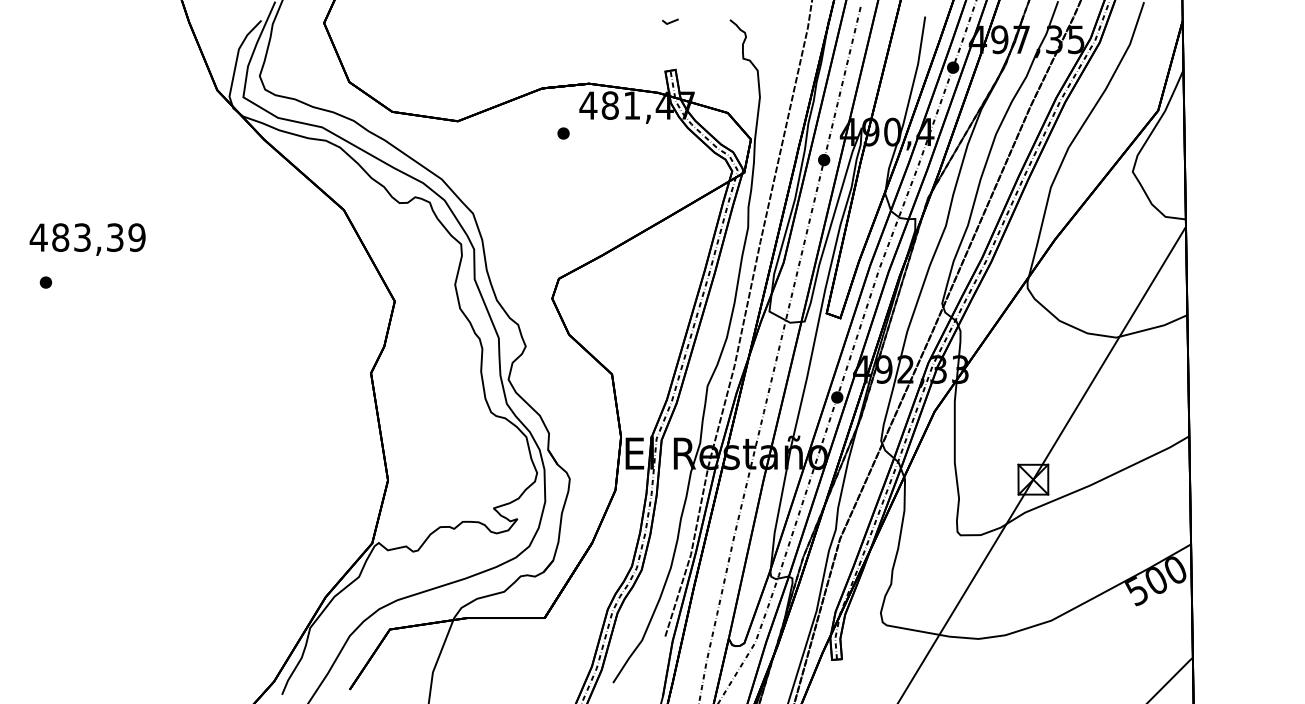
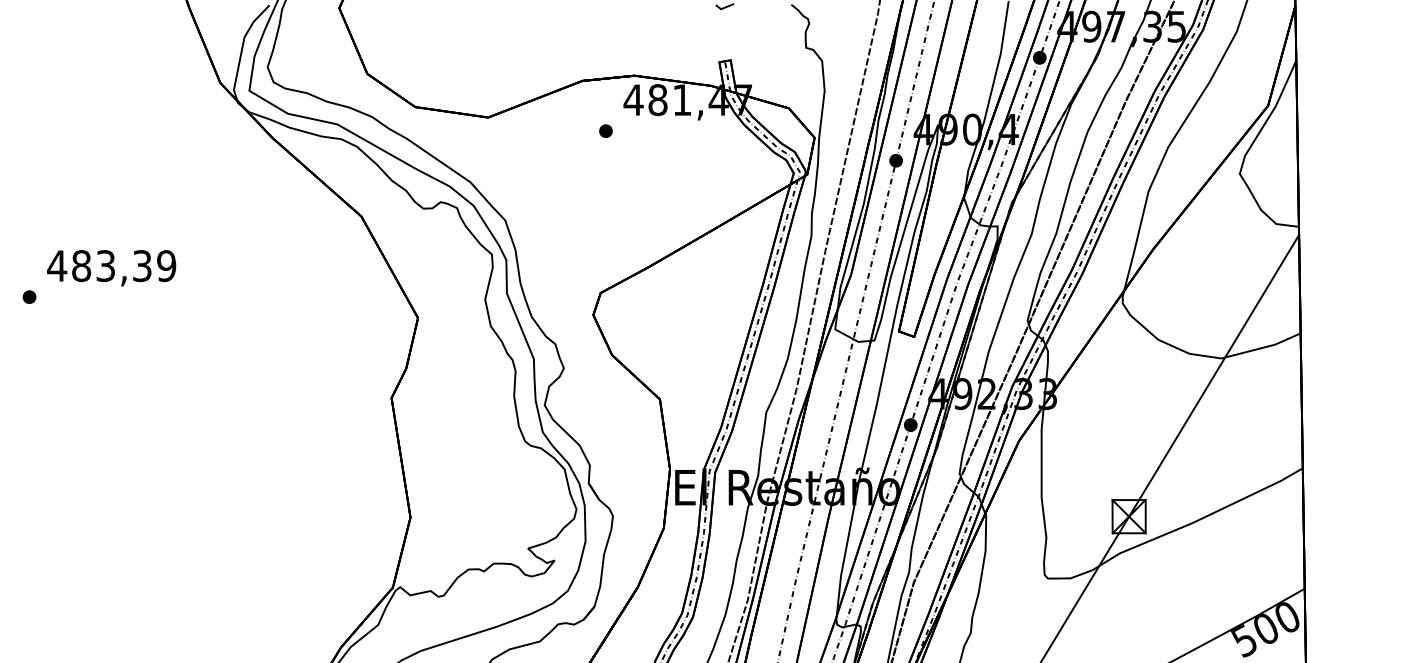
text: (87, 239) -> (111, 268), moved

